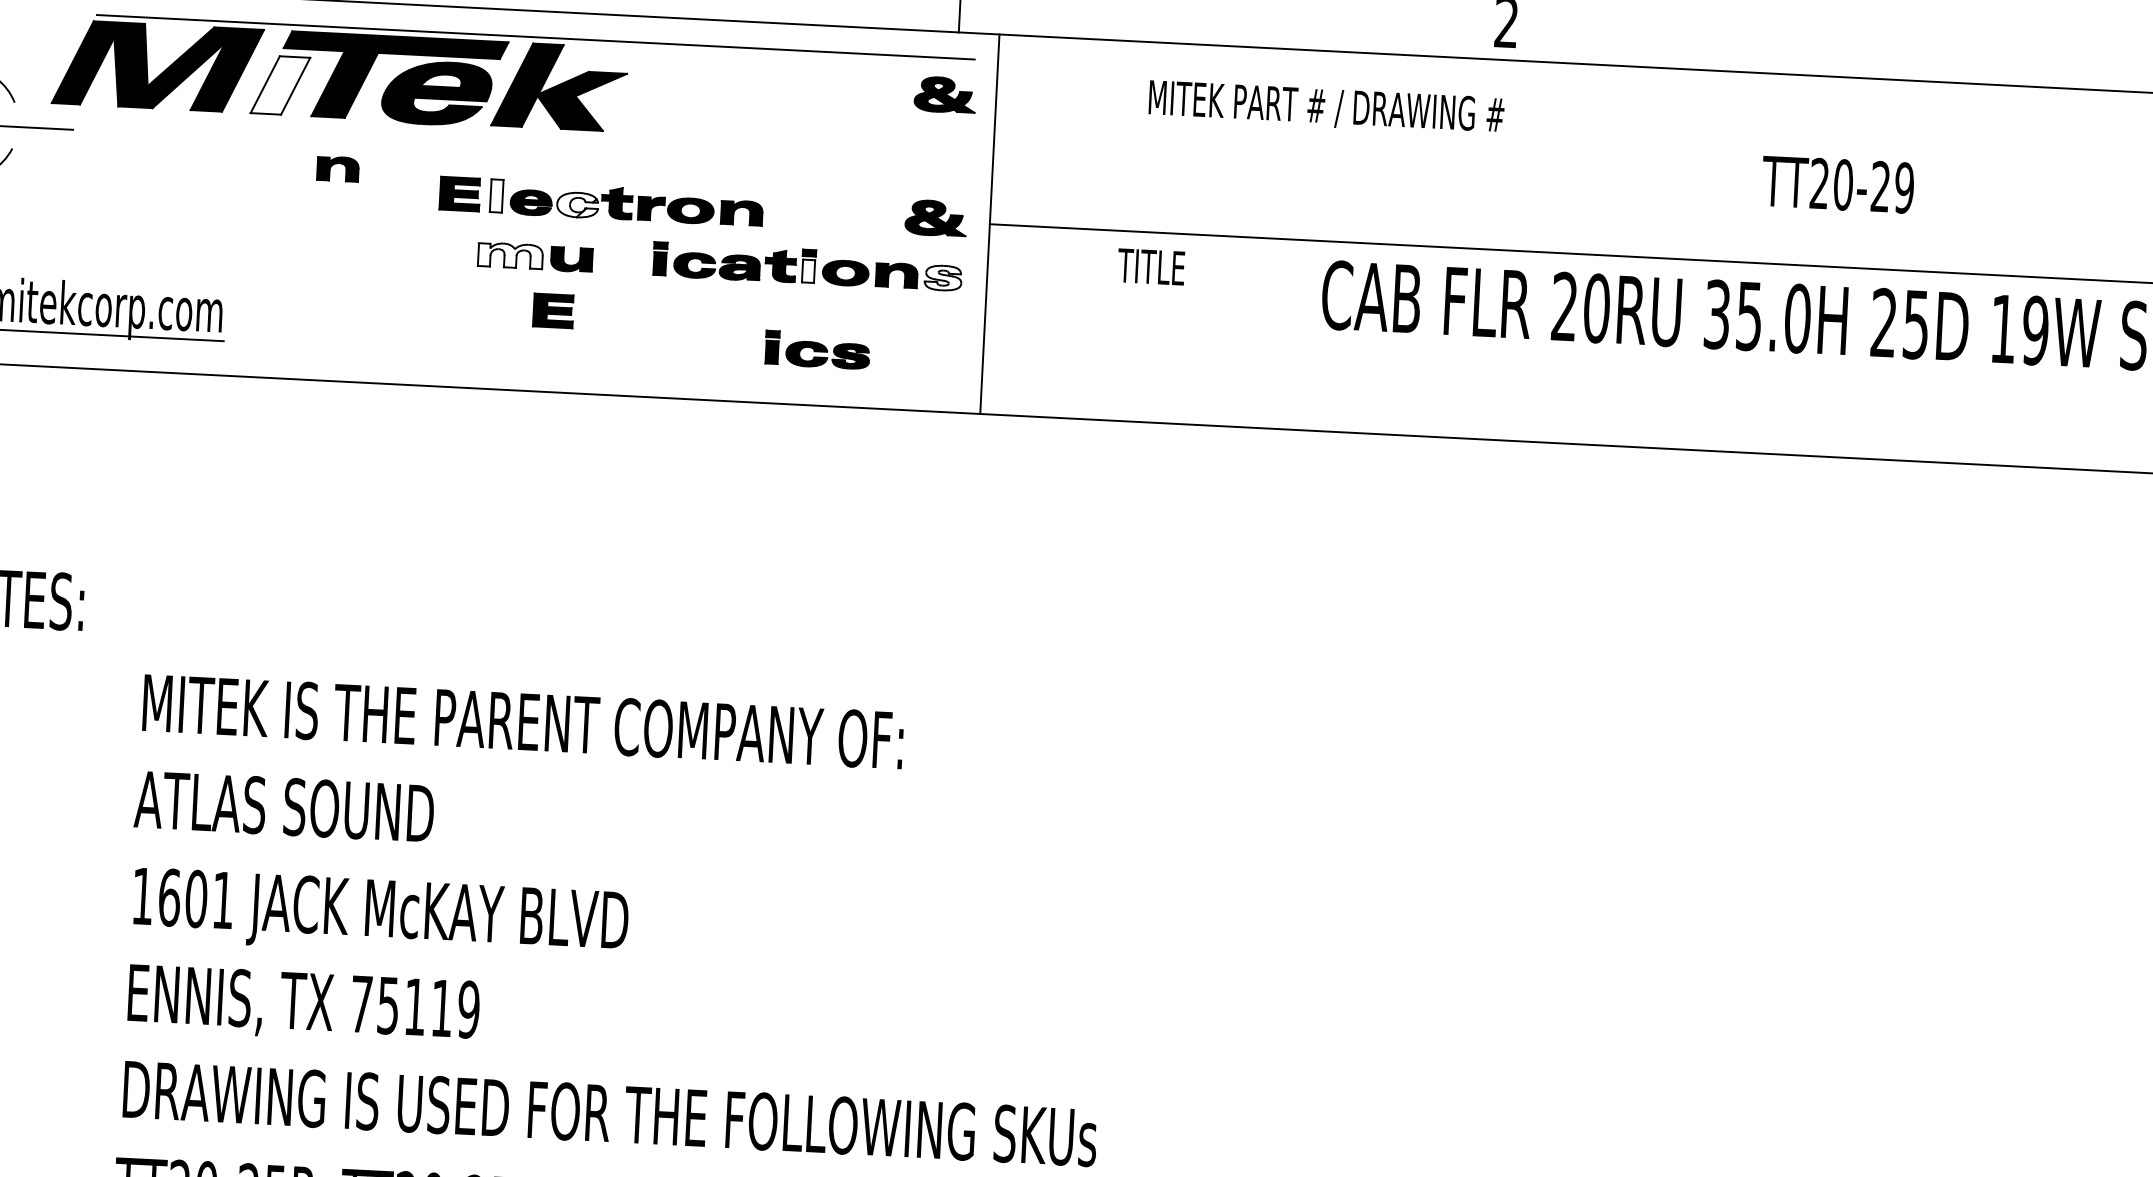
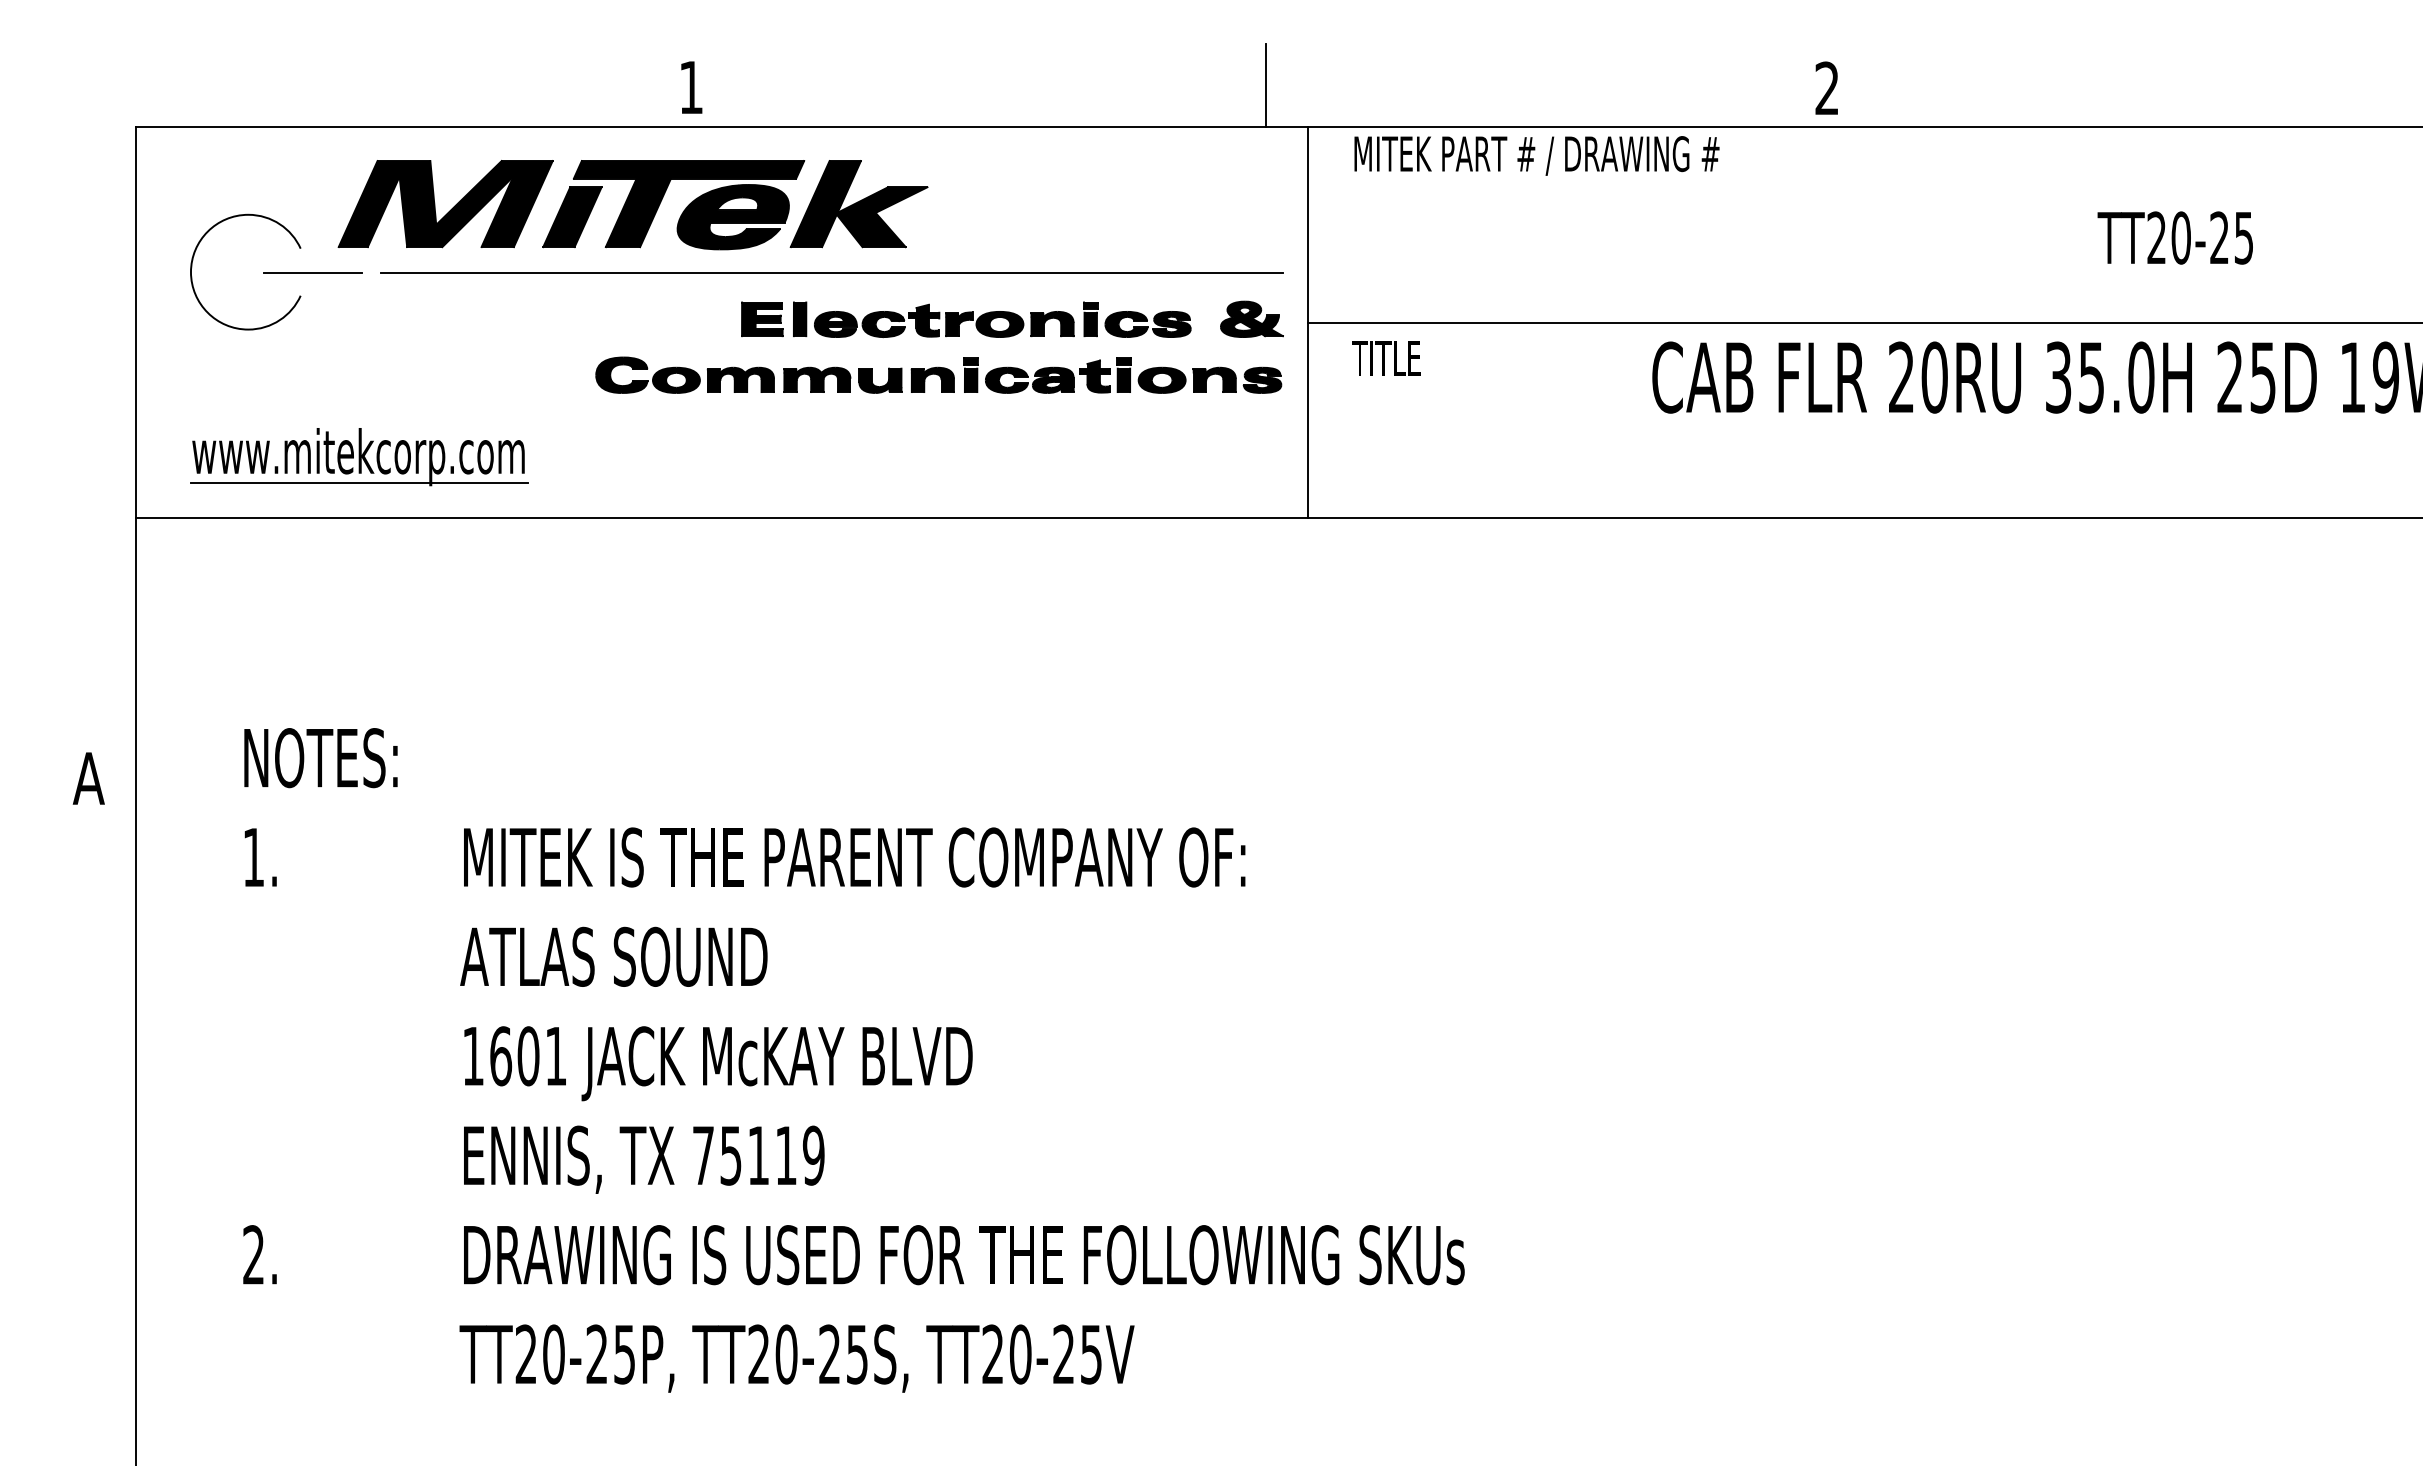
line: (535, 36) -> (831, 272), moved
fill: (280, 85) -> (572, 217), added
part: (944, 94) -> (1254, 191), removed
text: (1326, 107) -> (1536, 155), moved
part: (337, 168) -> (932, 379), moved
text: (1903, 187) -> (2243, 237), TT20-29 -> TT20-25
fill: (496, 196) -> (799, 319), added
fill: (577, 205) -> (883, 324), added
part: (381, 243) -> (684, 374), added
fill: (510, 255) -> (817, 379), added
text: (1151, 267) -> (1386, 358), moved
fill: (808, 271) -> (1123, 380), added
fill: (943, 277) -> (1262, 379), added
part: (553, 311) -> (864, 434), removed
part: (817, 349) -> (1137, 319), moved

